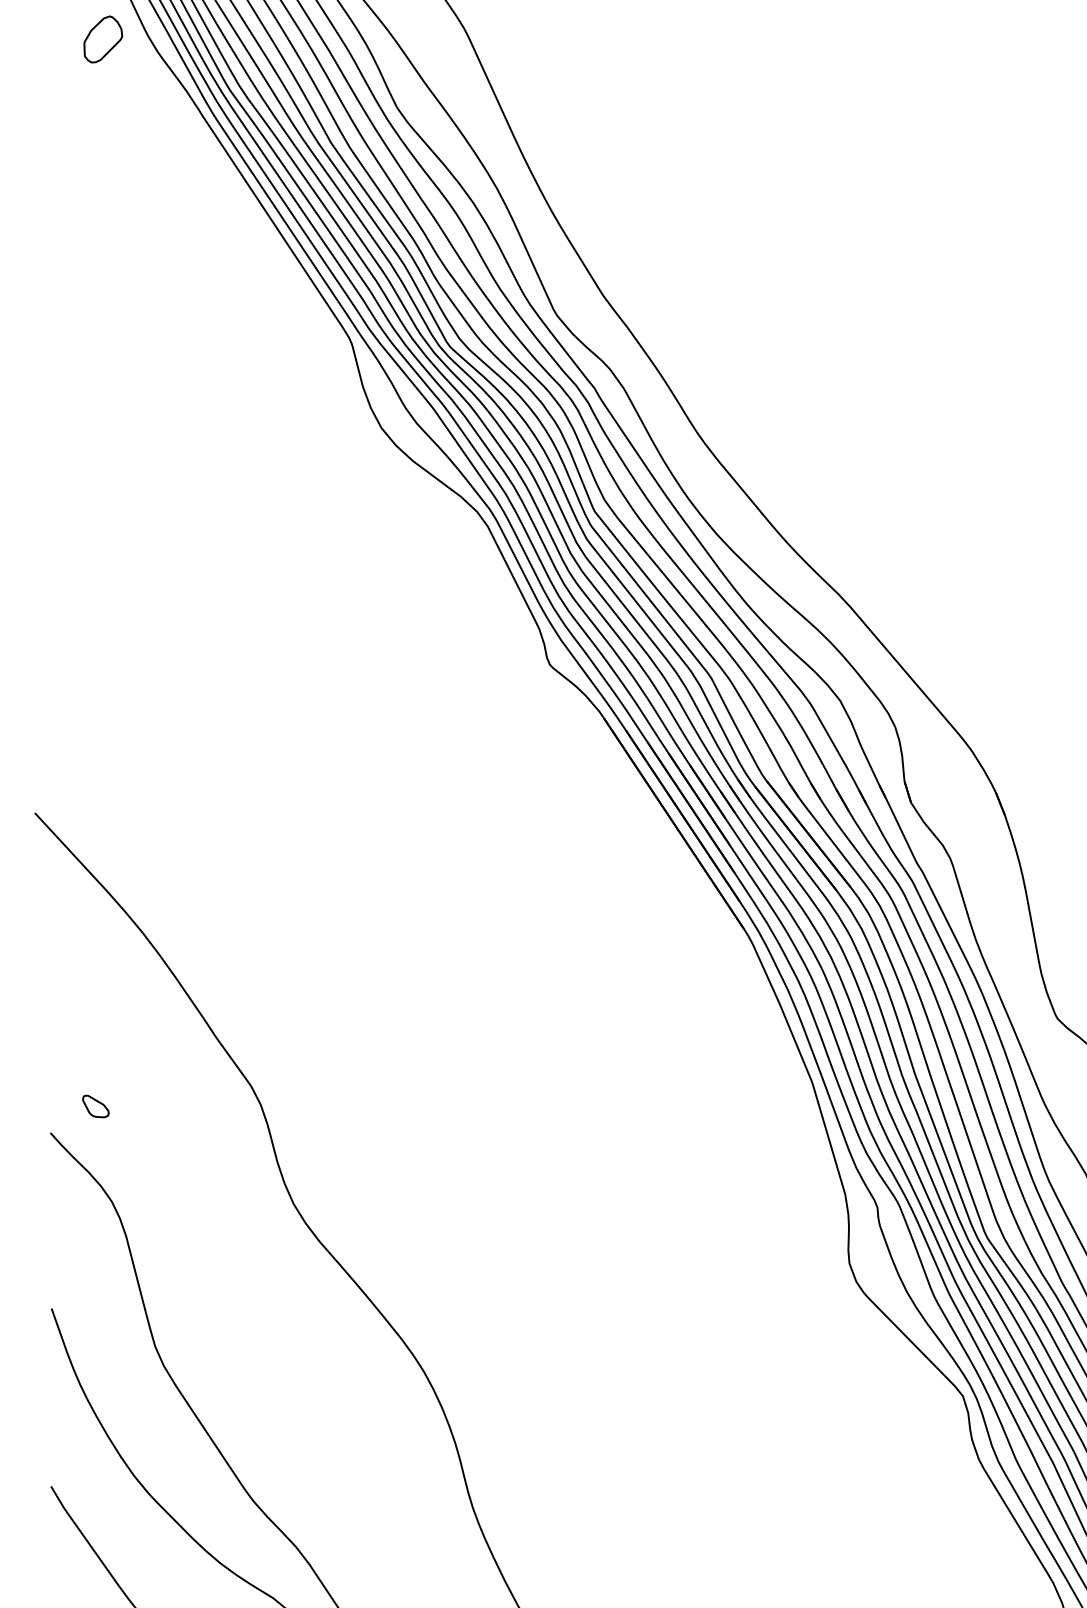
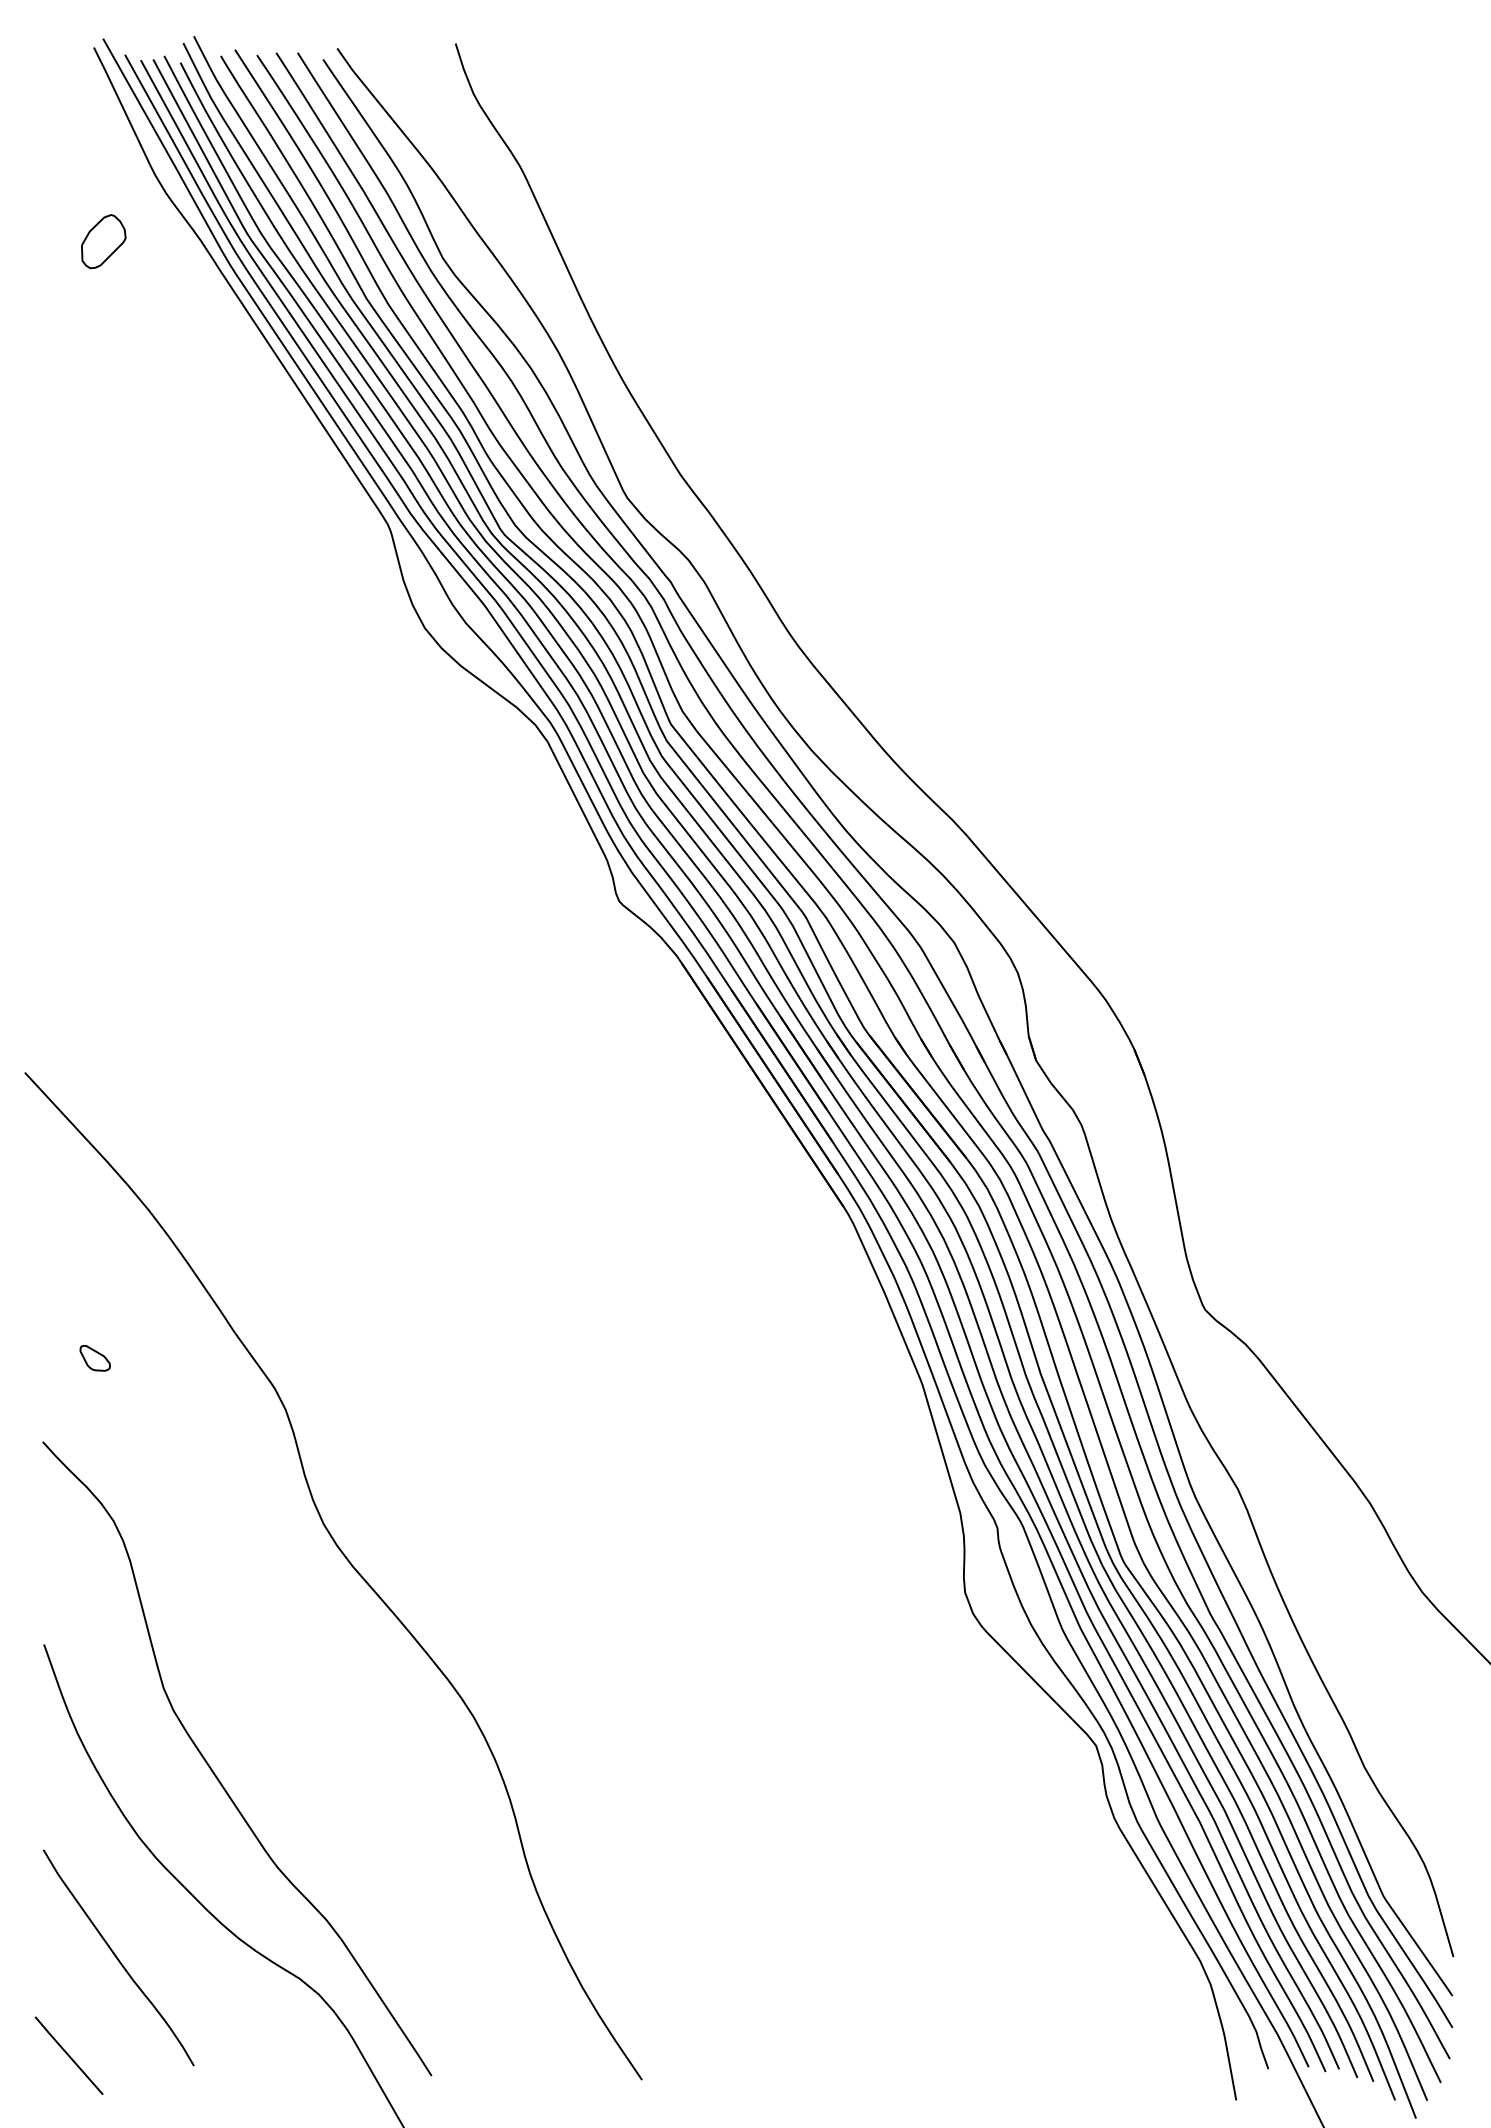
part: (103, 39) -> (103, 241), moved
part: (95, 1106) -> (94, 1358), moved

